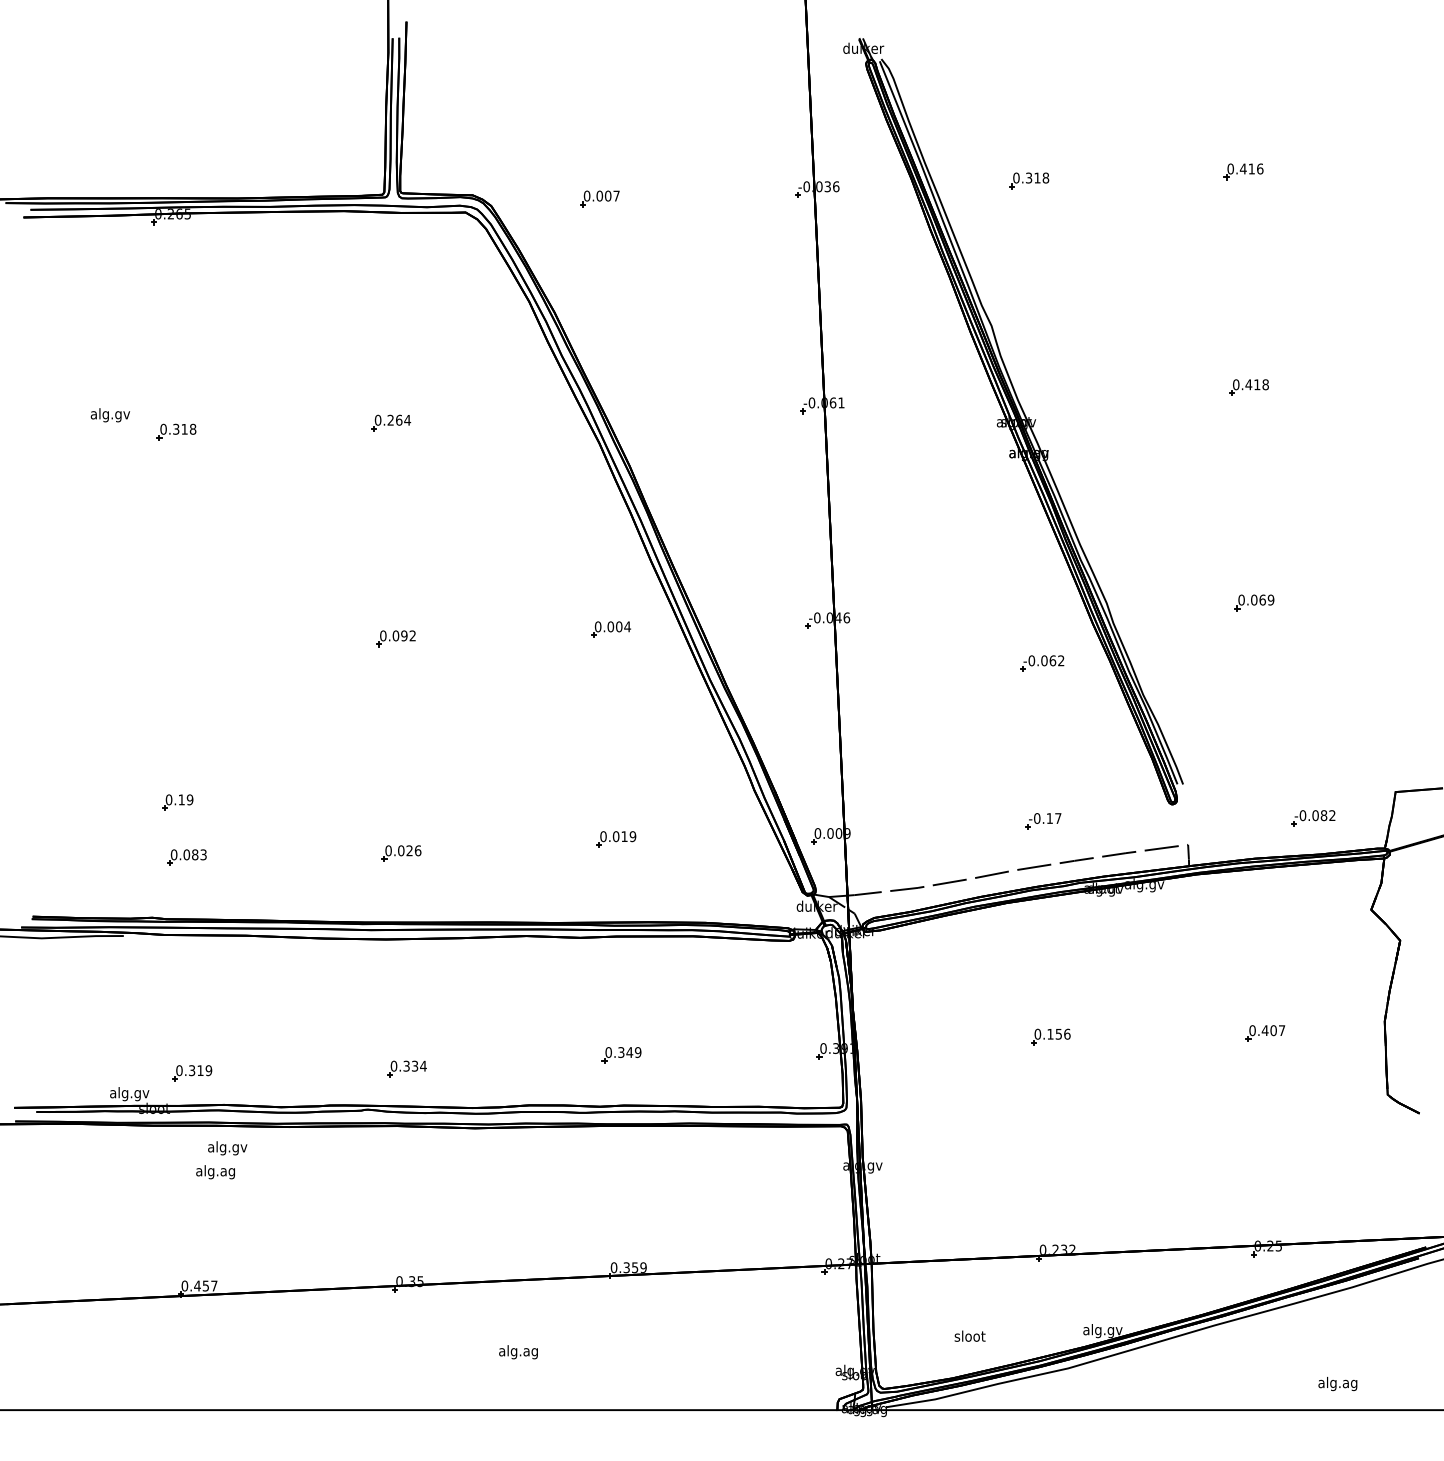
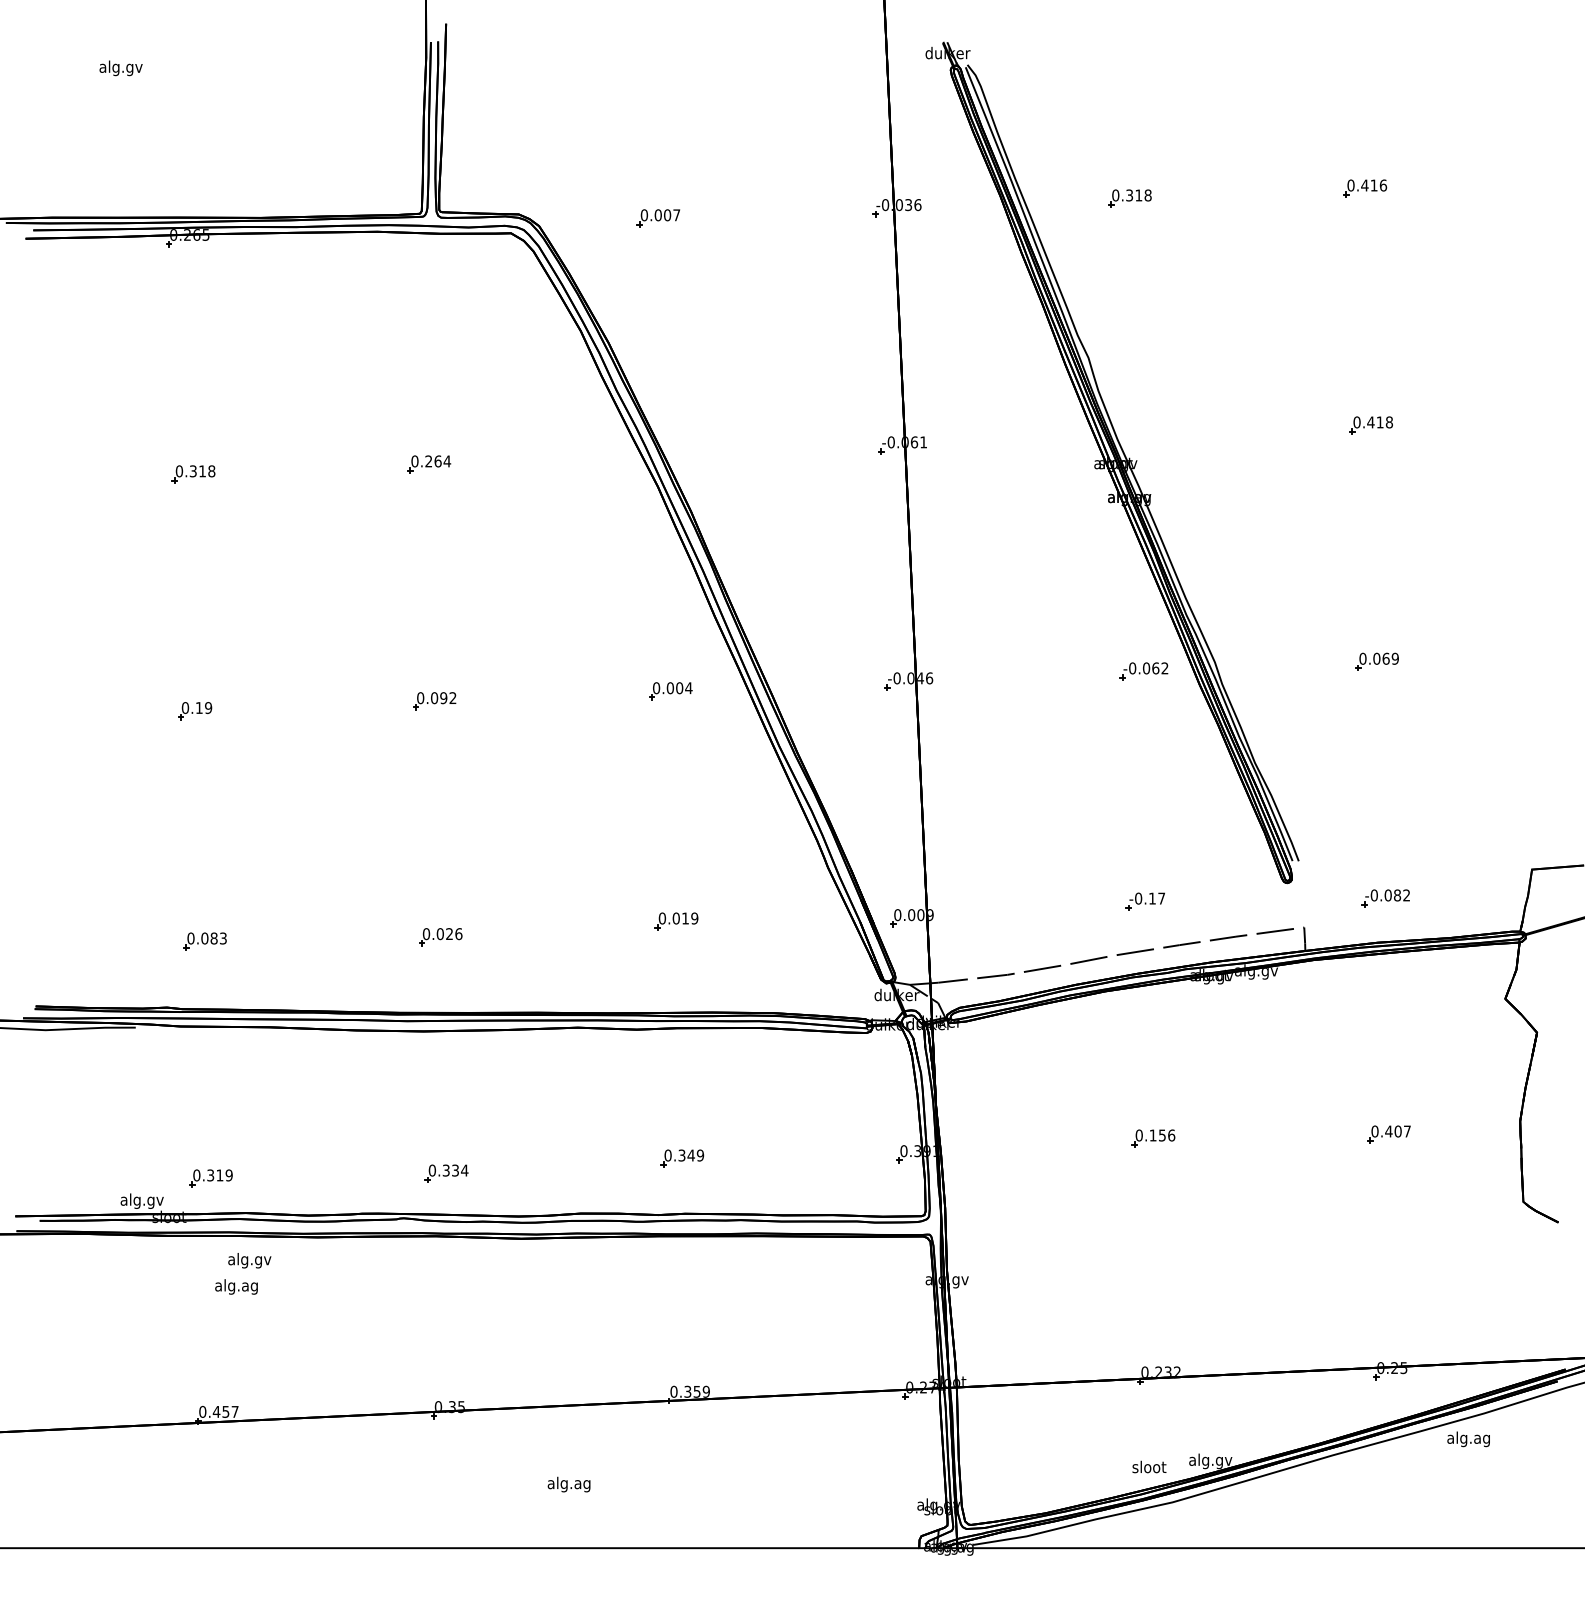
text: (109, 415) -> (120, 68), moved
part: (1042, 663) -> (1144, 671), moved
part: (177, 802) -> (194, 710), moved
part: (1313, 818) -> (1385, 898), moved
text: (969, 1335) -> (1148, 1466), moved
text: (1337, 1384) -> (1468, 1439), moved

